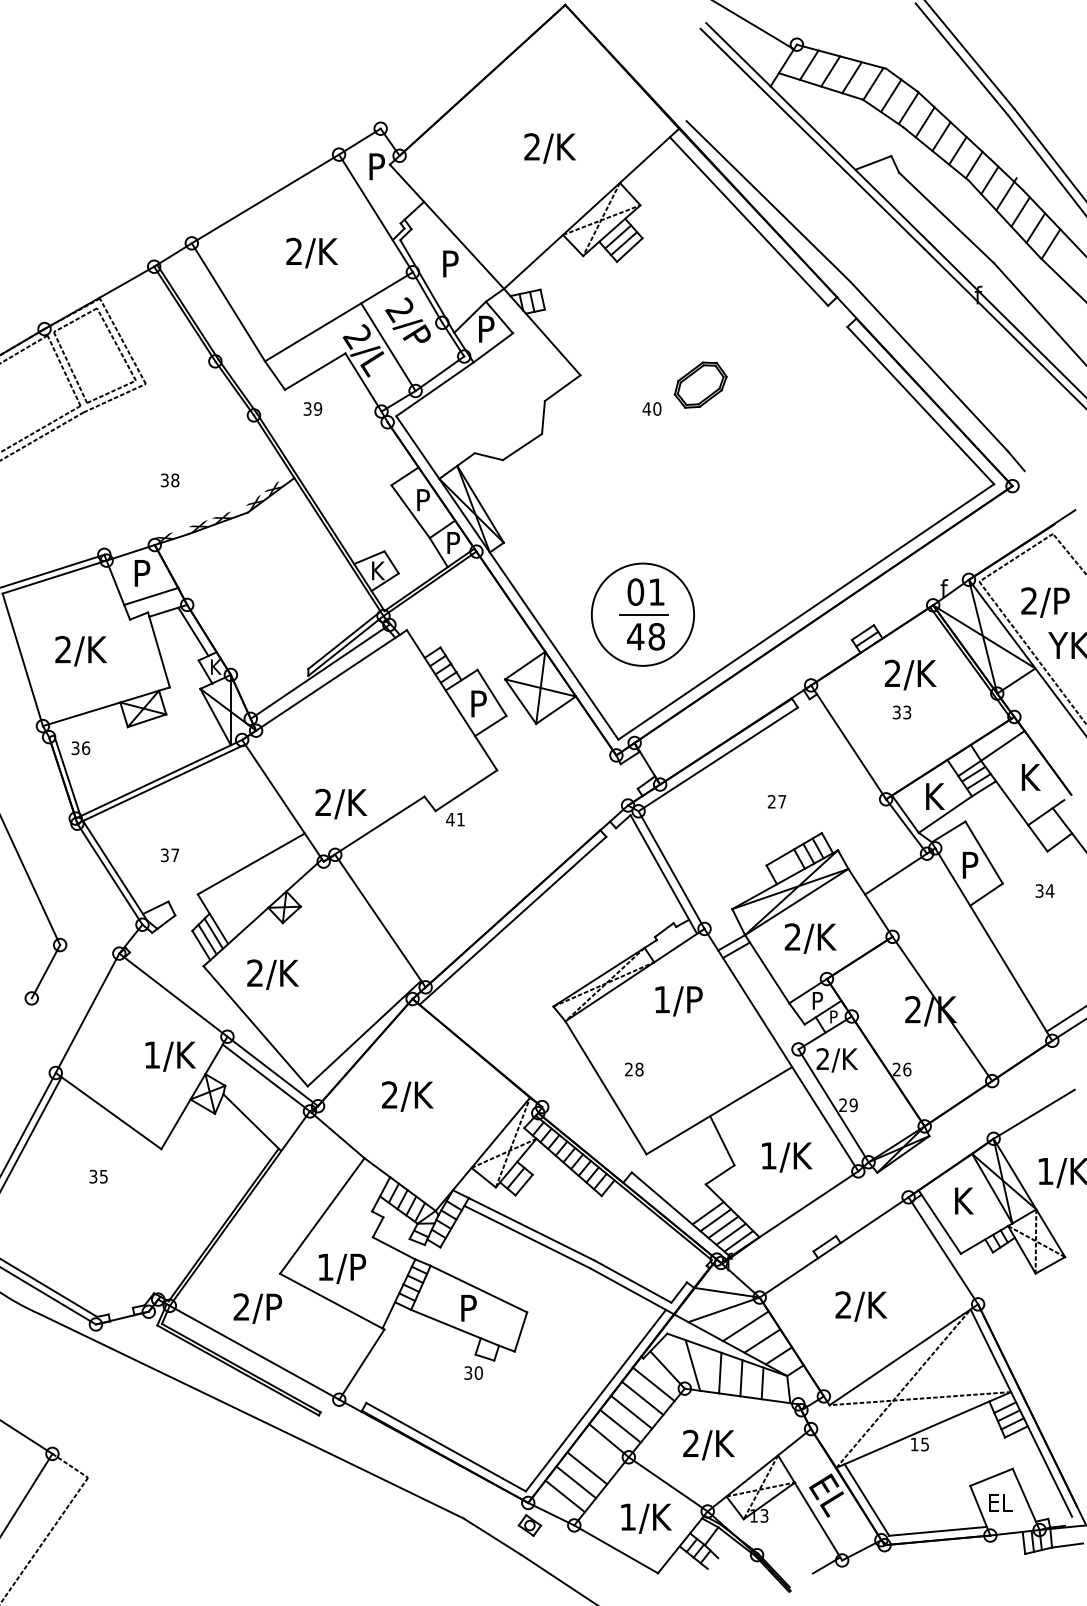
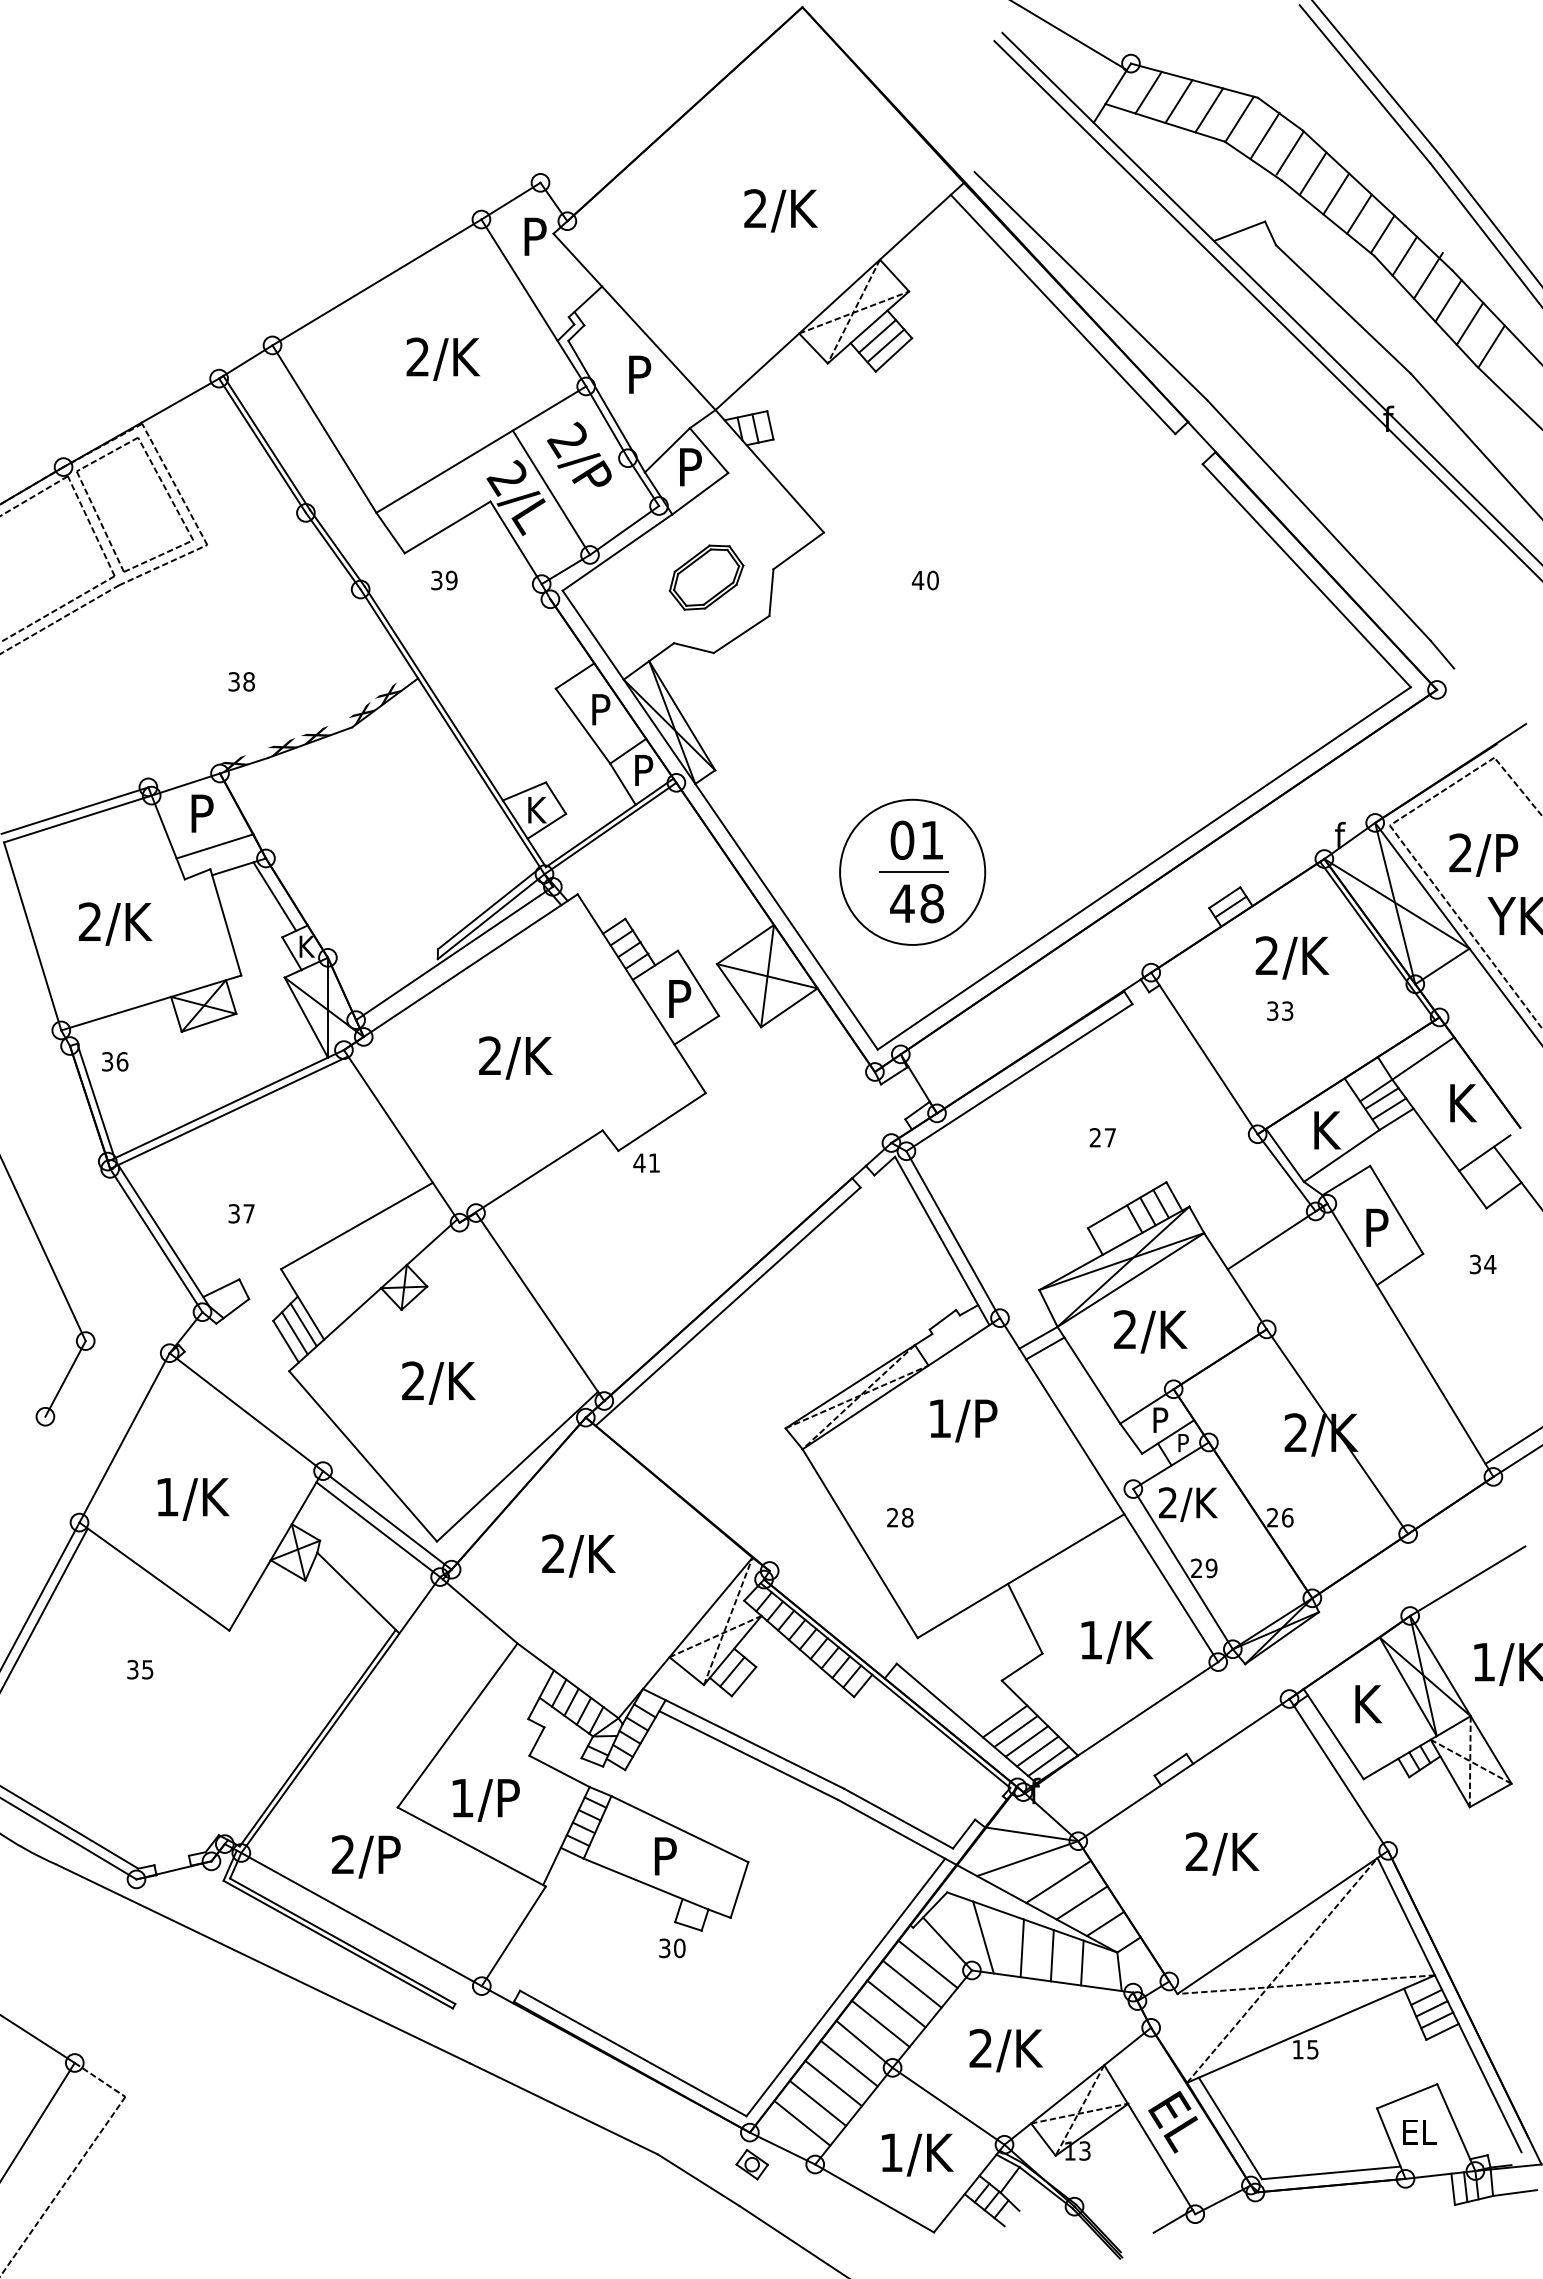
part: (700, 385) -> (706, 577), moved
text: (341, 803) -> (515, 1057), moved
text: (272, 974) -> (438, 1382), moved
text: (170, 1056) -> (193, 1499), moved
line: (597, 1454) -> (848, 2063), added

